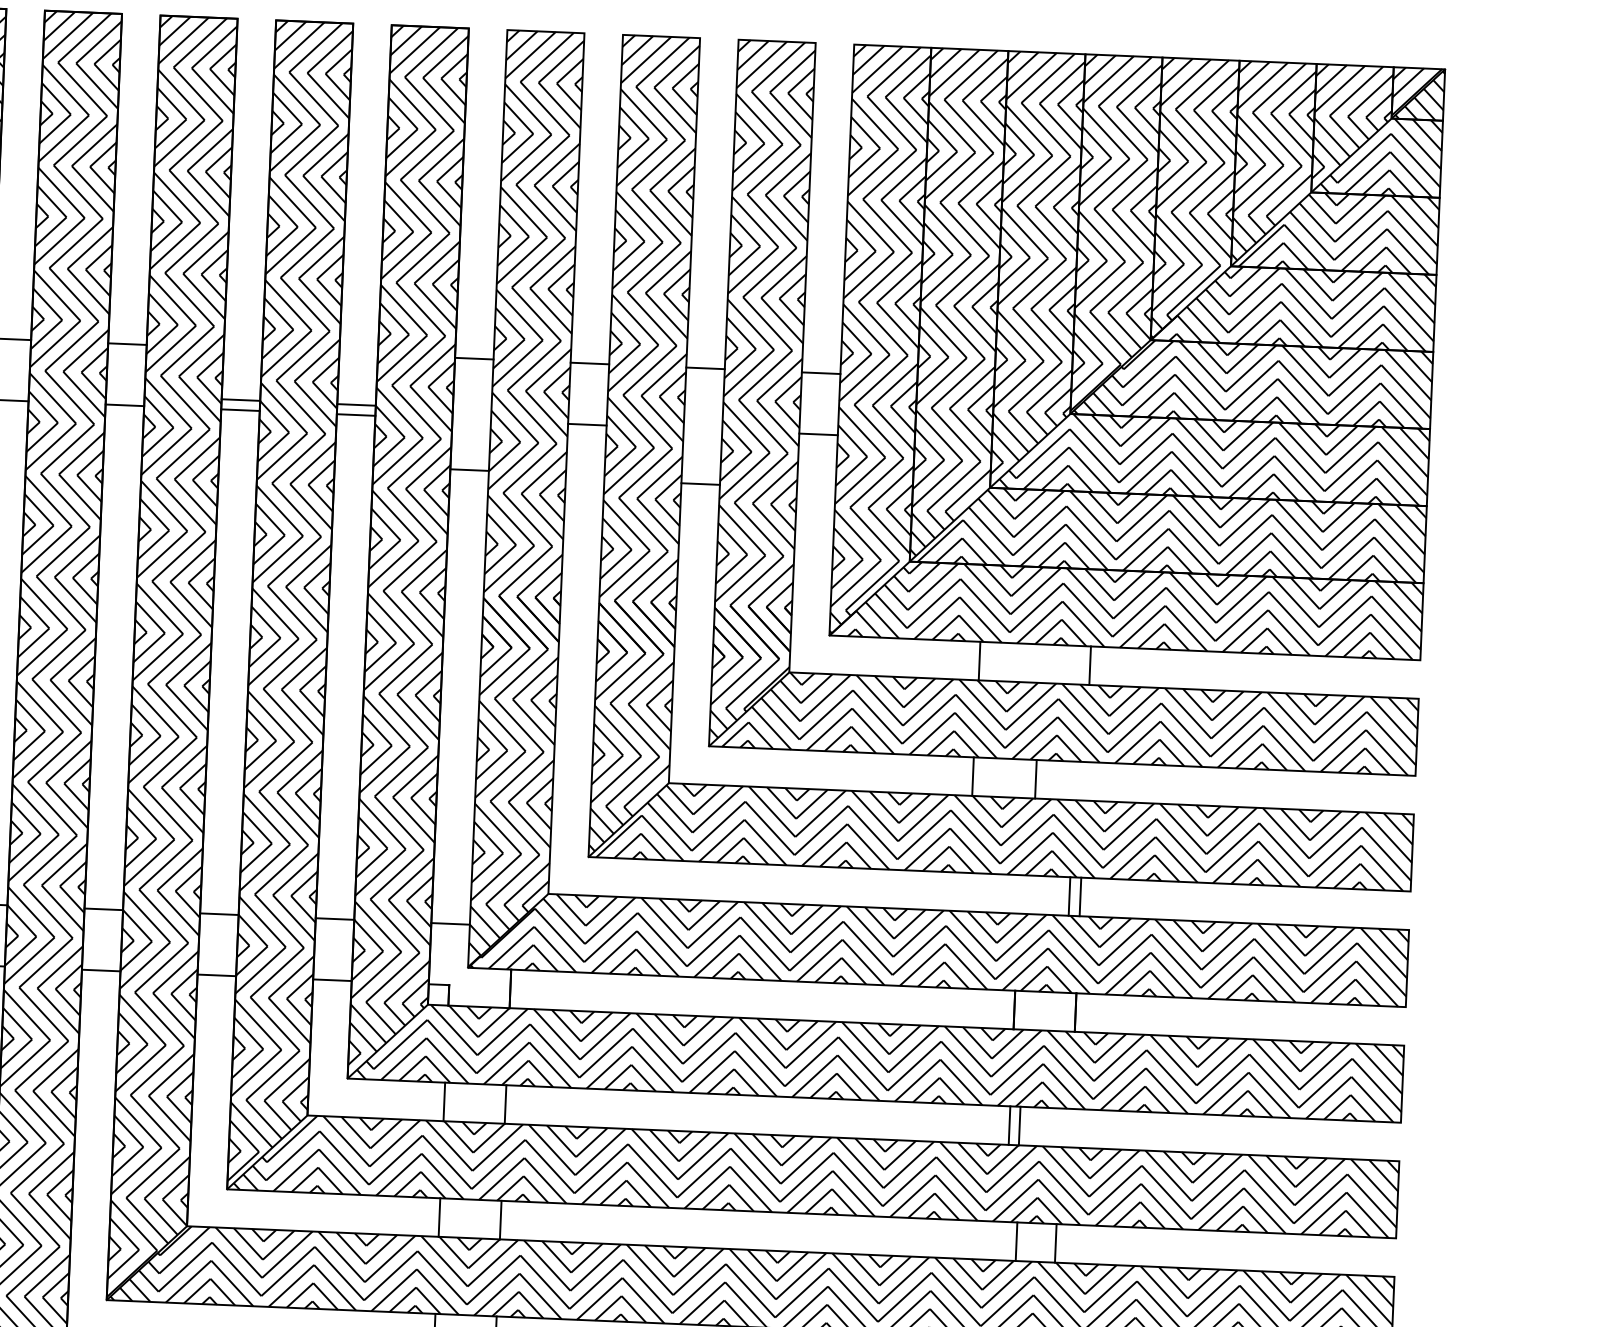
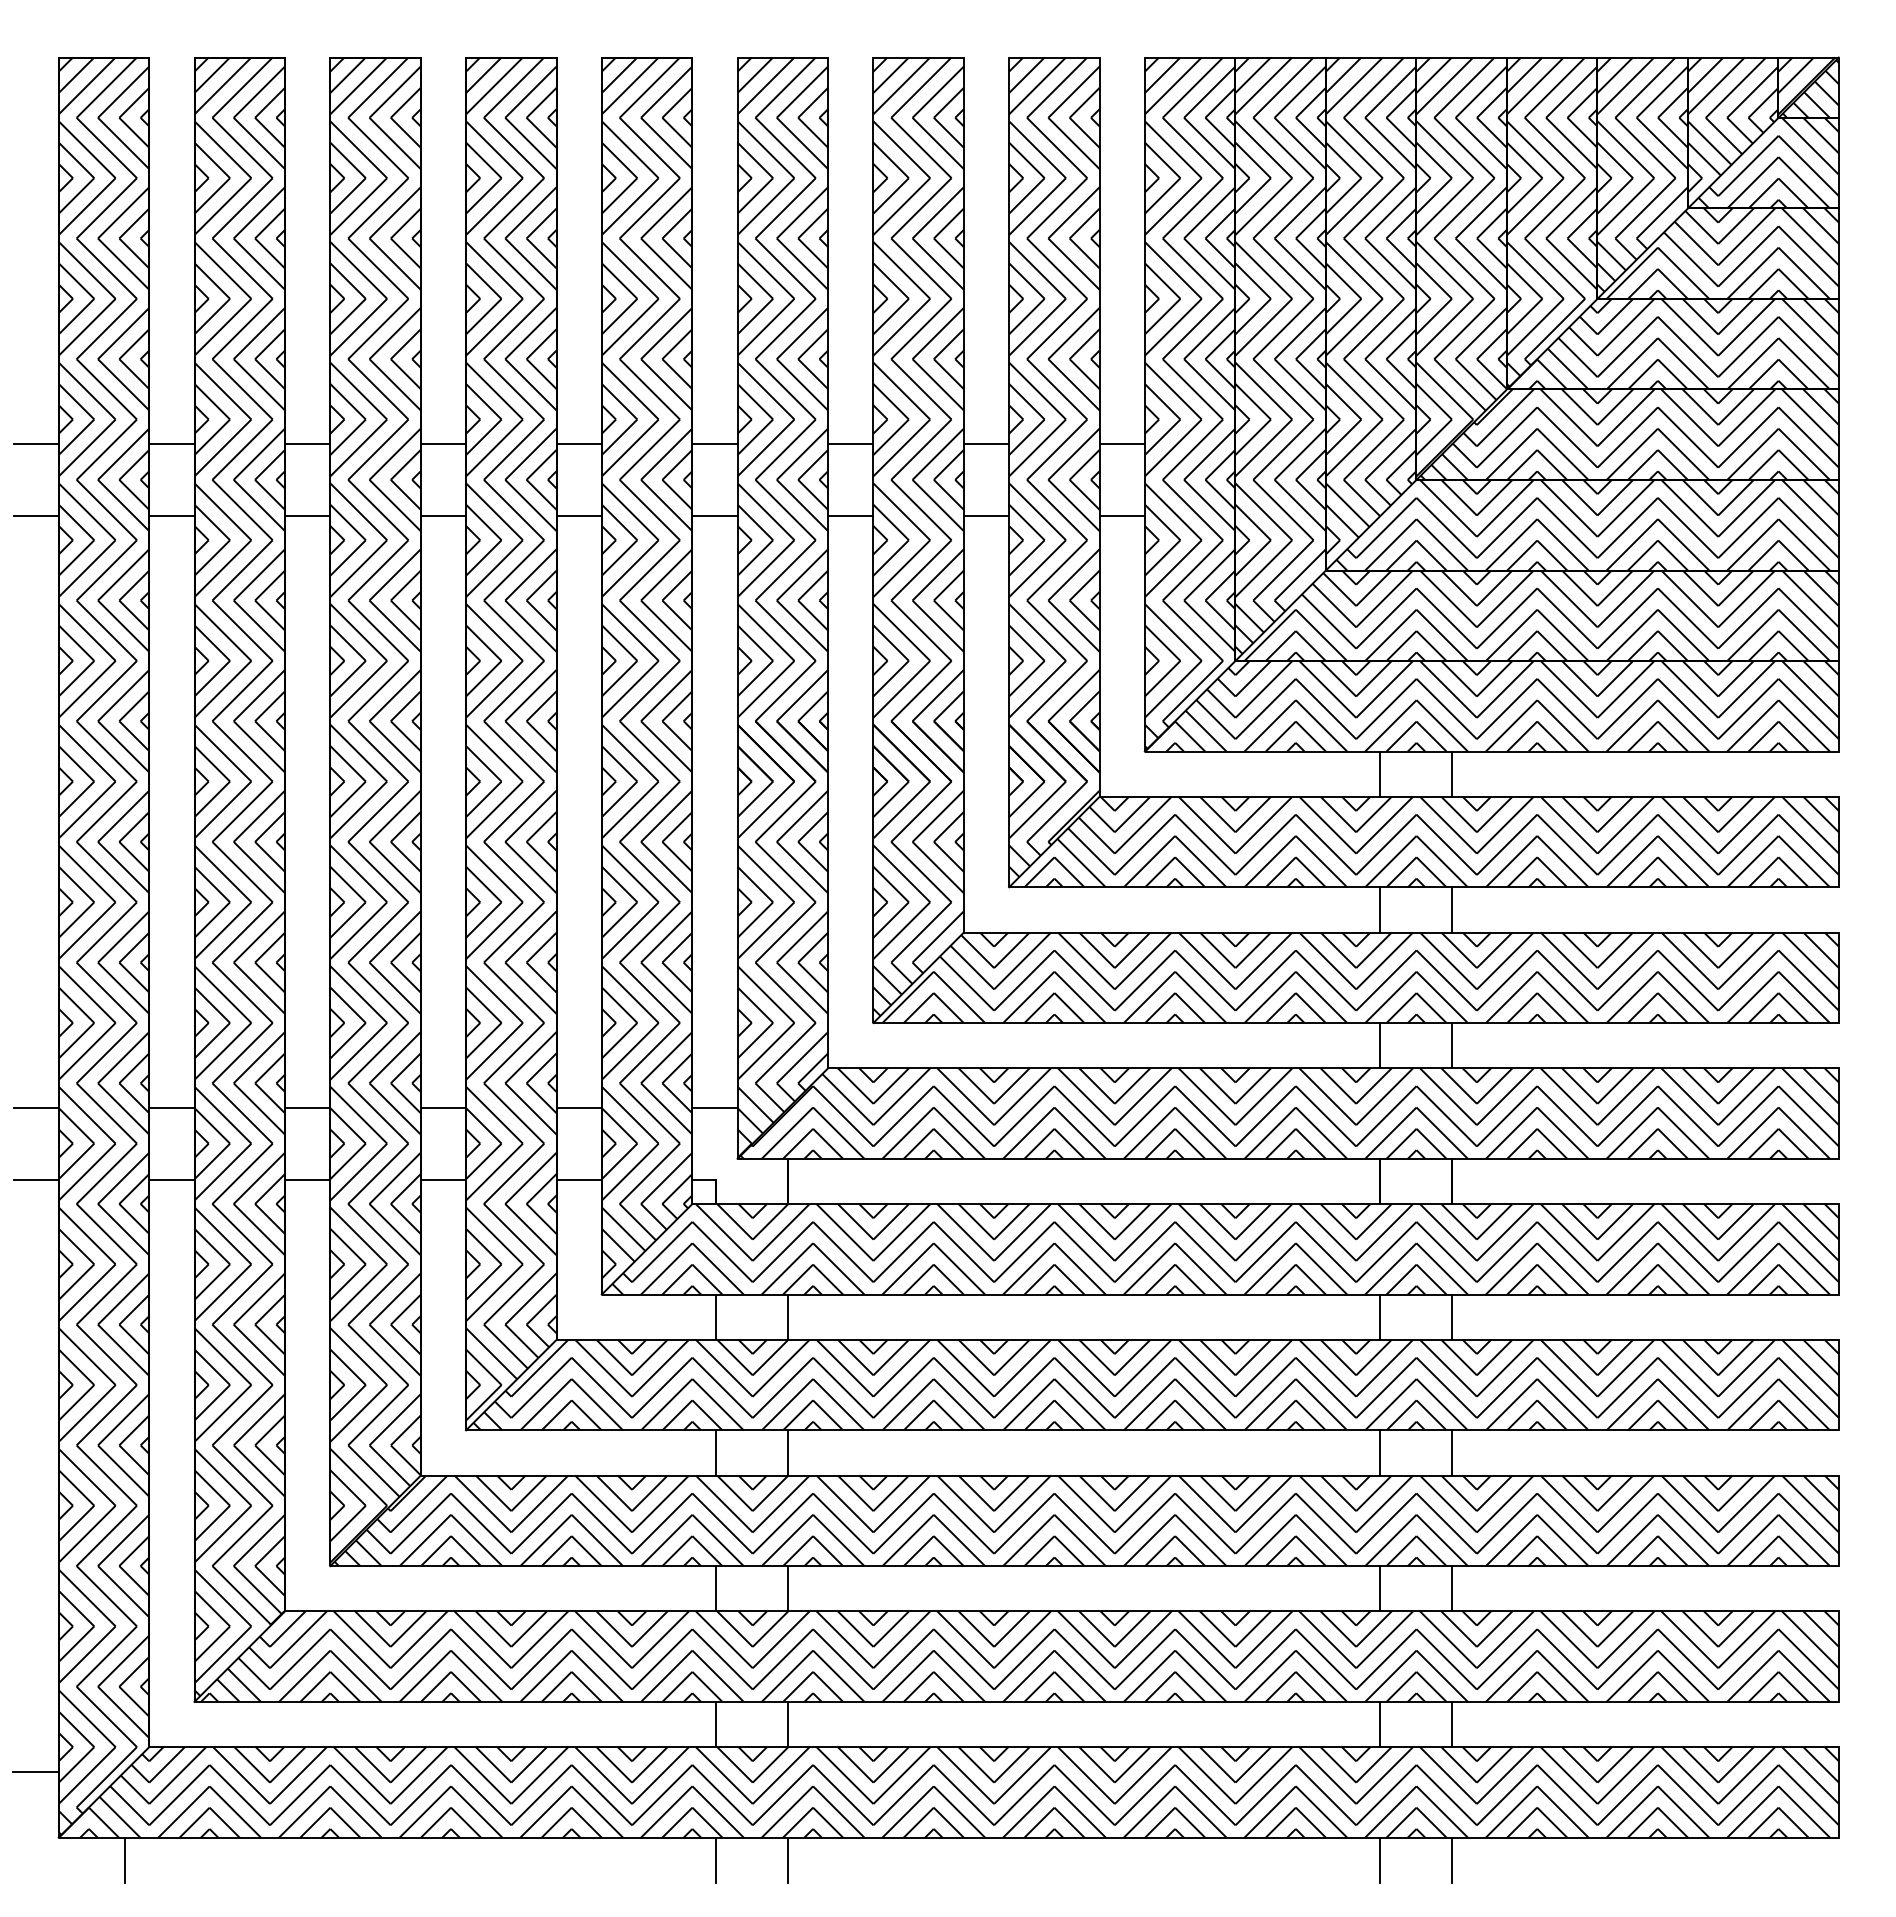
line: (241, 400) -> (443, 444), moved
line: (355, 404) -> (578, 444), moved
line: (469, 470) -> (714, 516), moved
line: (700, 484) -> (986, 516), moved
line: (979, 660) -> (1380, 773), moved
line: (973, 776) -> (1380, 909), moved
line: (1035, 778) -> (1451, 909), moved
line: (1069, 896) -> (1380, 1045), moved
line: (1019, 1125) -> (1451, 1316), moved
line: (1016, 1241) -> (1451, 1452), moved
line: (1056, 1242) -> (1380, 1452), moved

